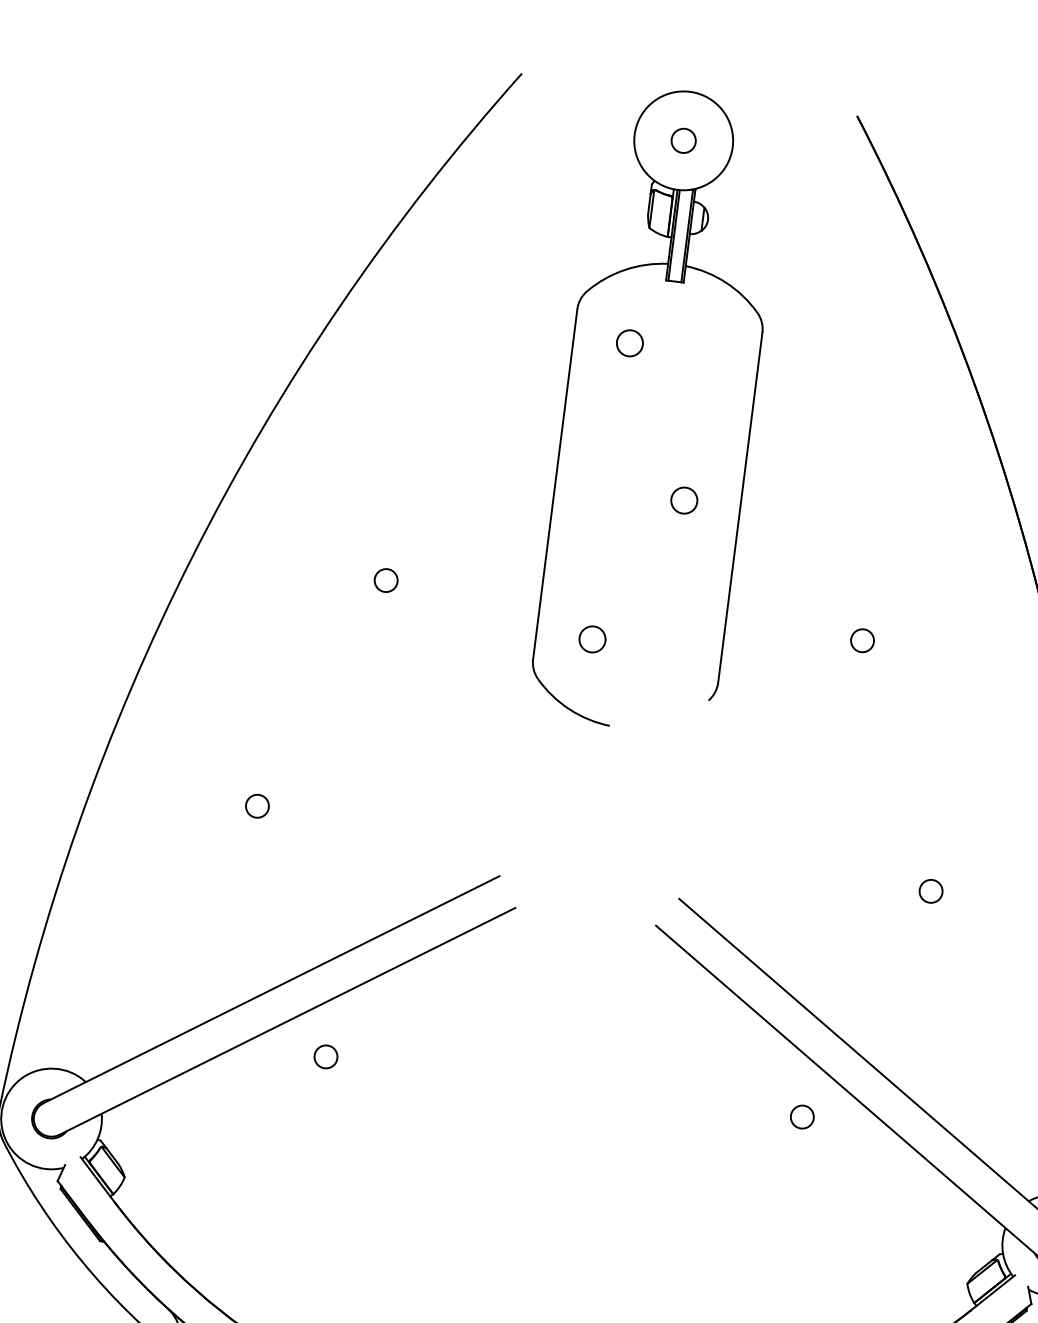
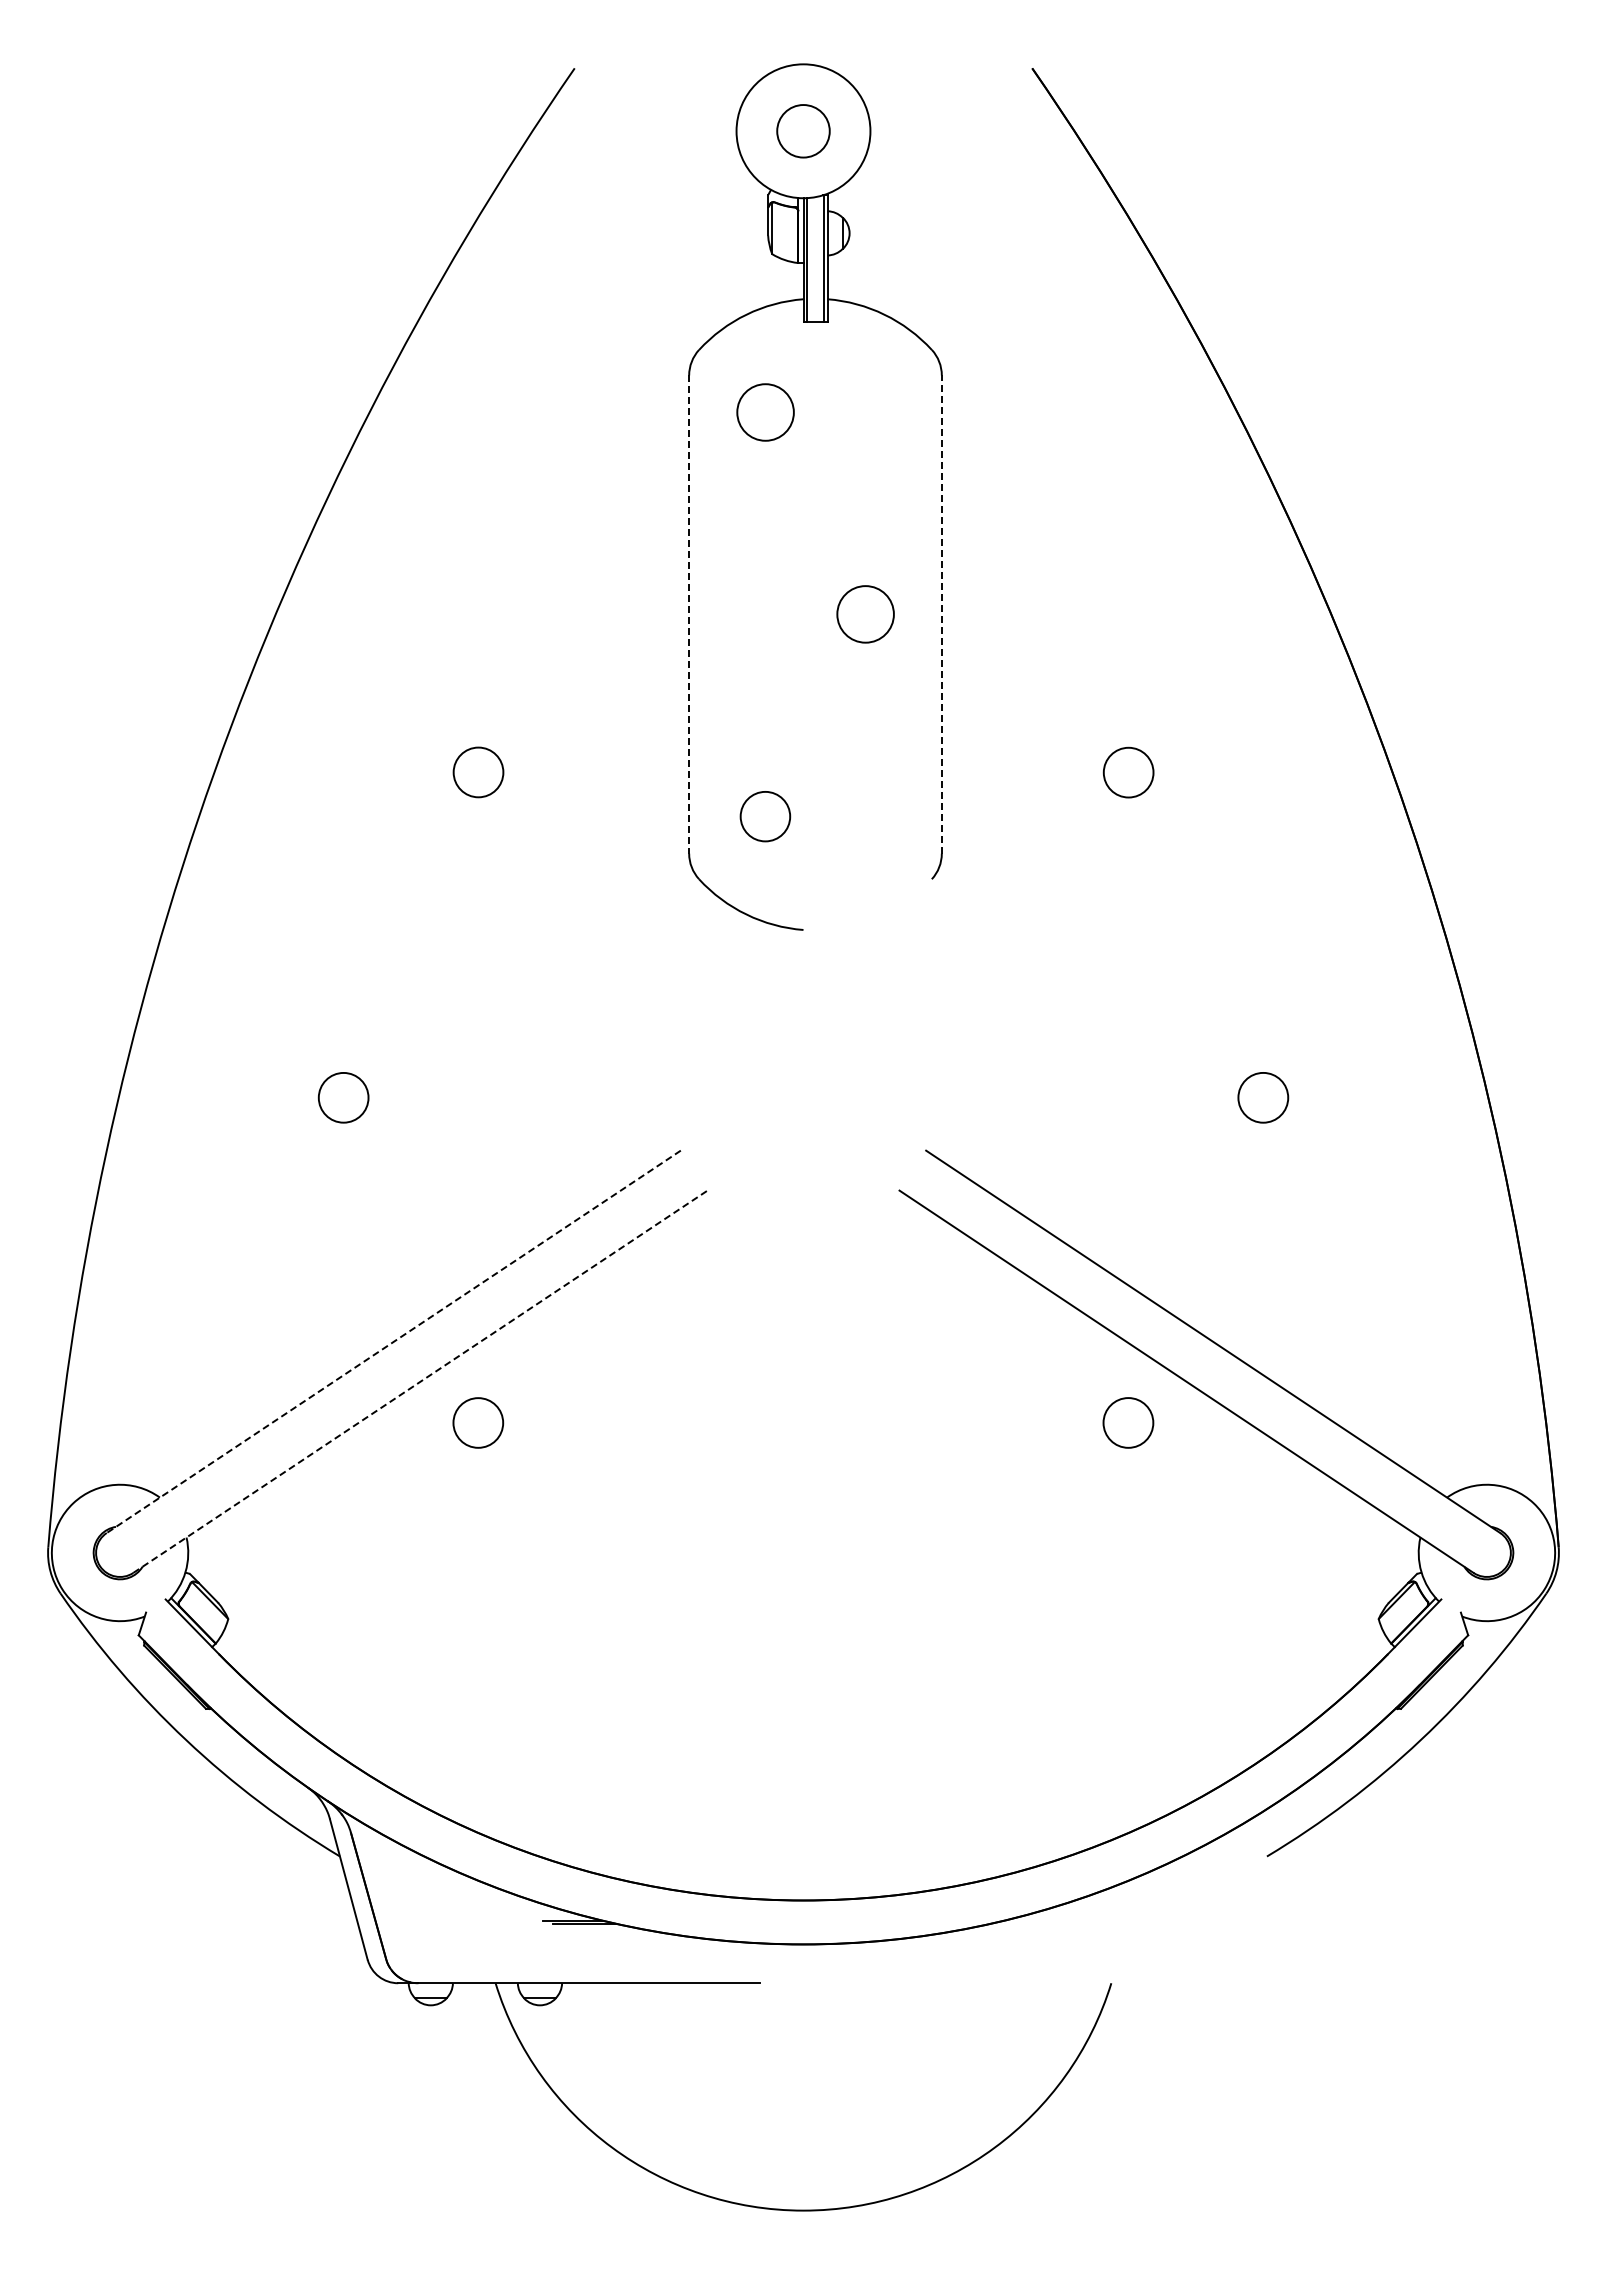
circle: (683, 140) -> (803, 130), size x1.6
circle: (629, 343) -> (765, 412), size x1.6
line: (555, 484) -> (689, 615), solid -> dashed
circle: (683, 500) -> (864, 614), size x1.6
line: (740, 507) -> (941, 614), solid -> dashed
circle: (385, 580) -> (477, 772), size x1.6
circle: (592, 639) -> (765, 816), size x1.4
circle: (862, 640) -> (1128, 772), size x1.6
circle: (257, 806) -> (343, 1097), size x1.6
circle: (930, 891) -> (1262, 1097), size x1.6
line: (271, 989) -> (393, 1341), solid -> dashed
line: (287, 1021) -> (420, 1381), solid -> dashed
circle: (325, 1056) -> (477, 1422), size x1.6
circle: (802, 1116) -> (1128, 1422), size x1.6

